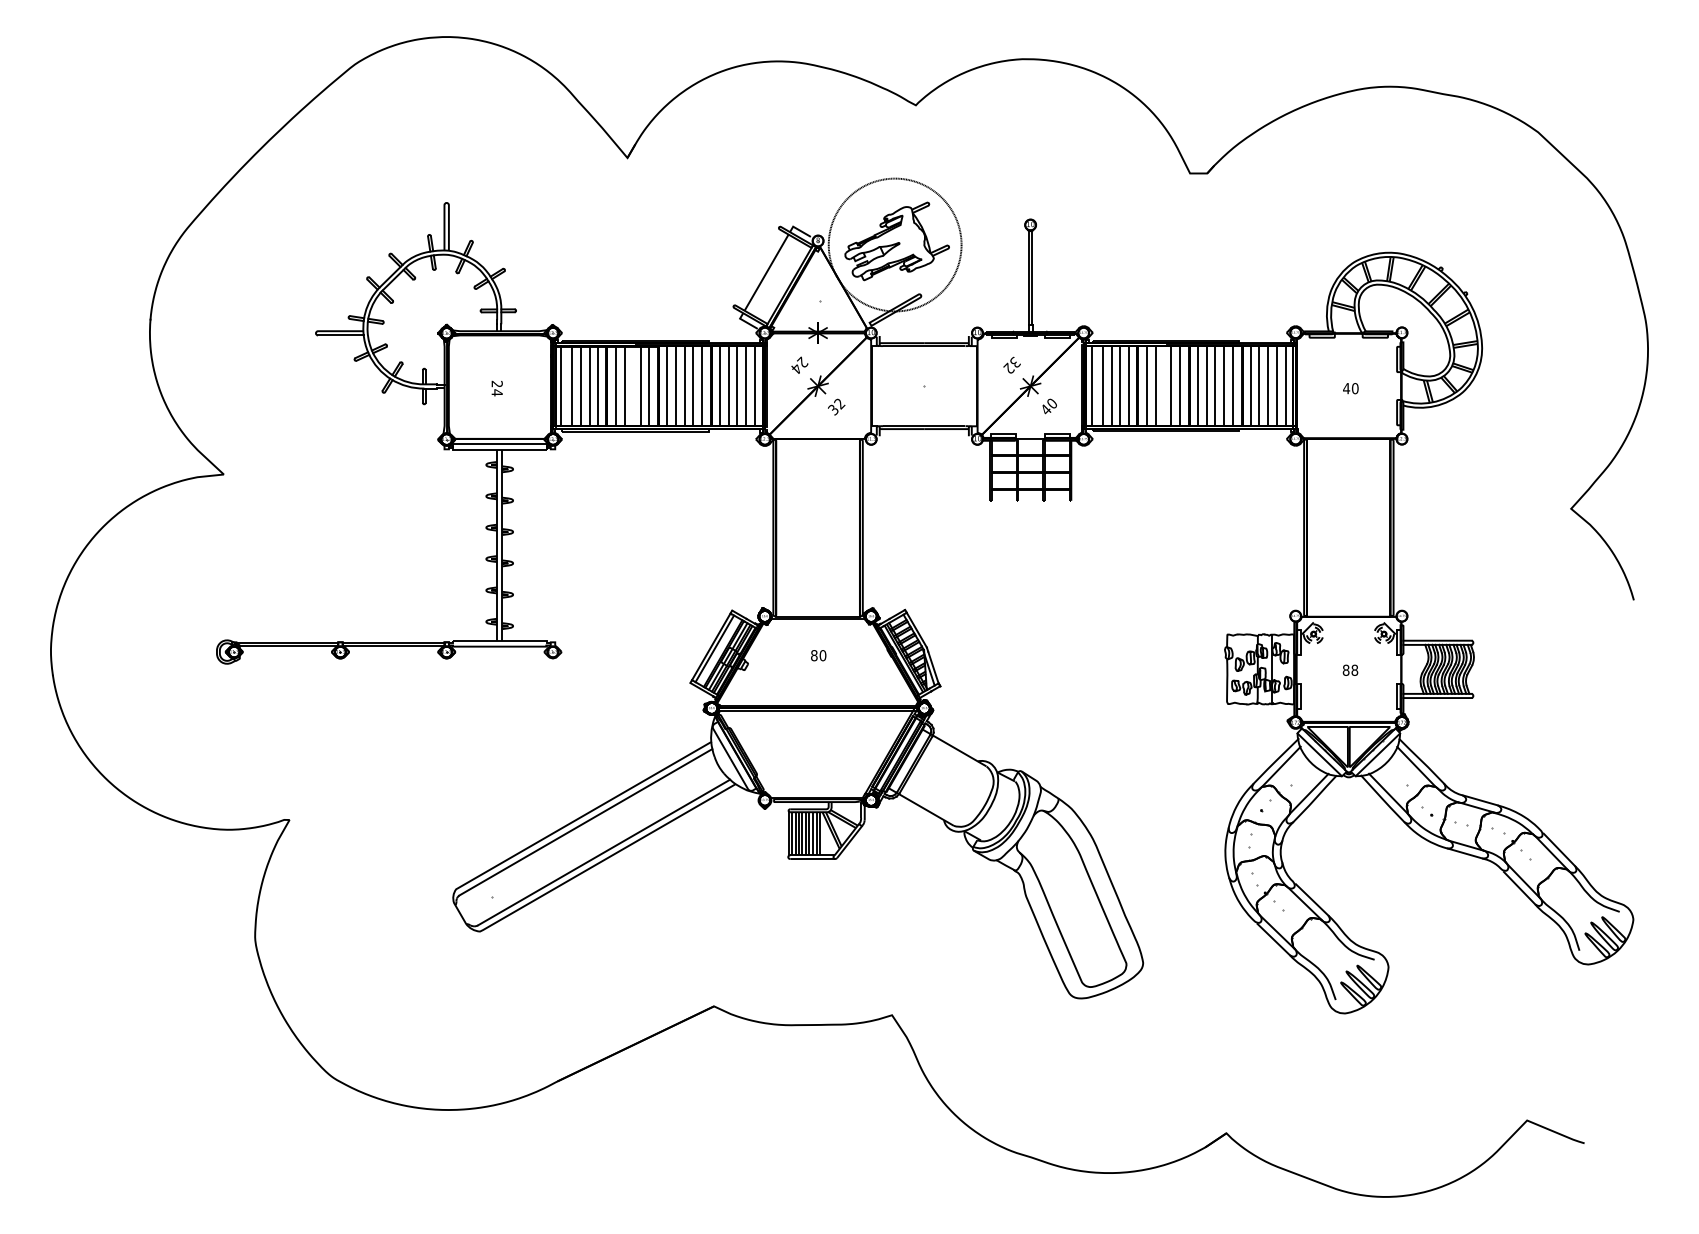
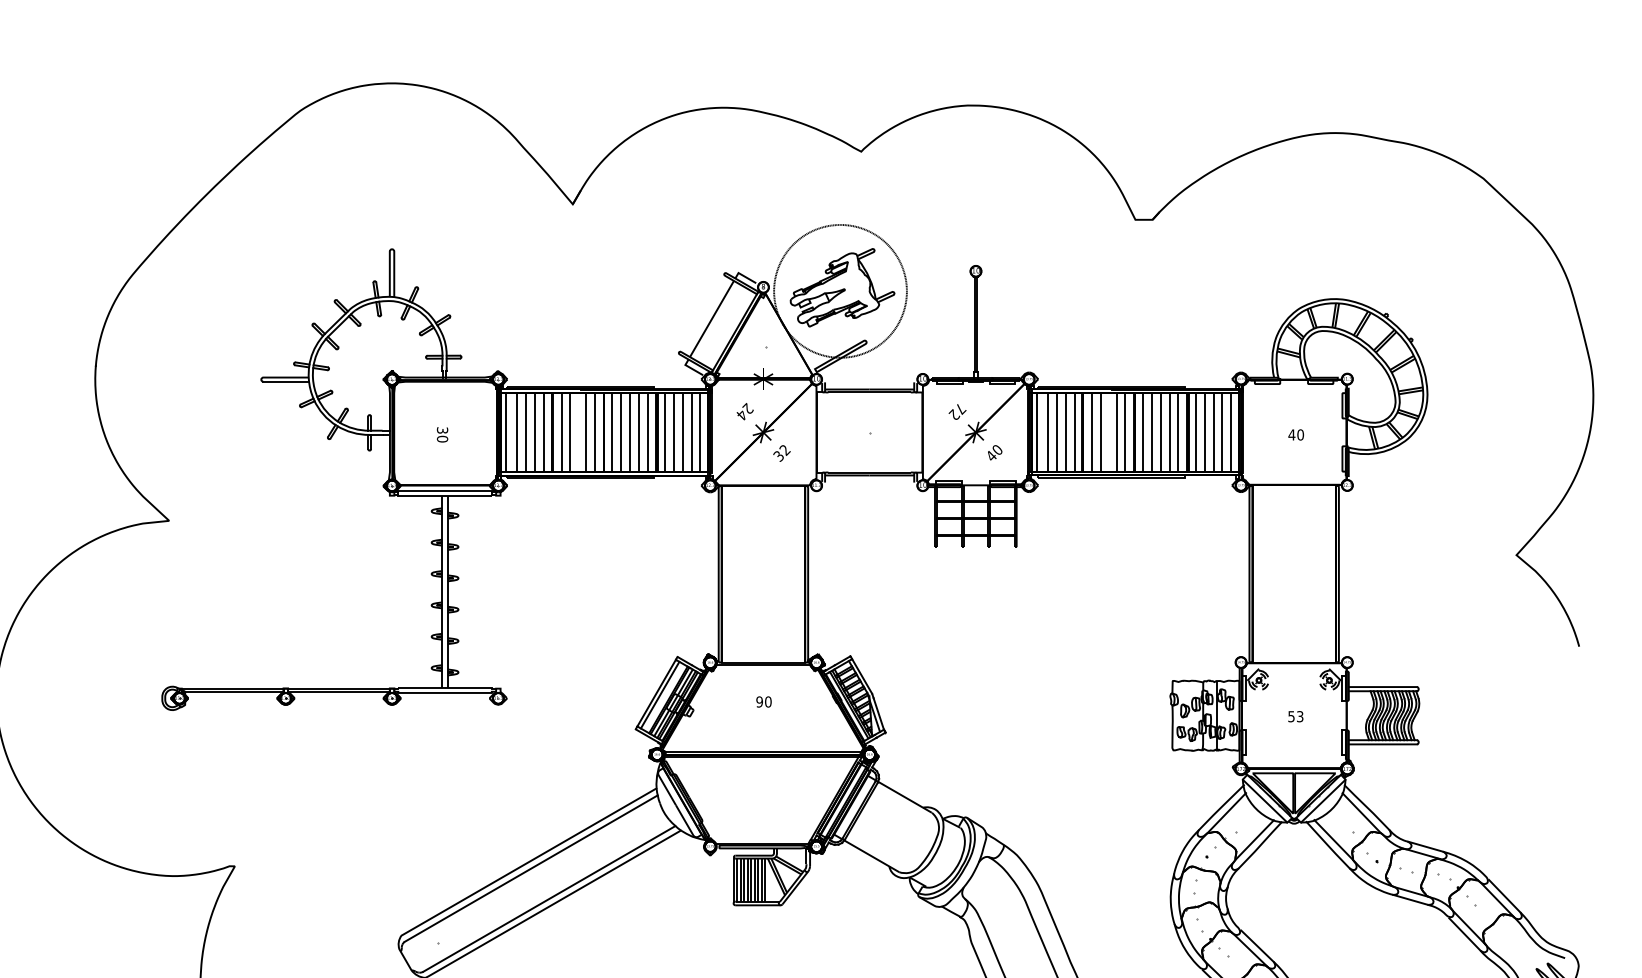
text: (1015, 362) -> (960, 408), 32 -> 72
text: (496, 388) -> (441, 434), 24 -> 30
text: (813, 655) -> (758, 701), 80 -> 90
text: (1350, 669) -> (1295, 715), 88 -> 53

